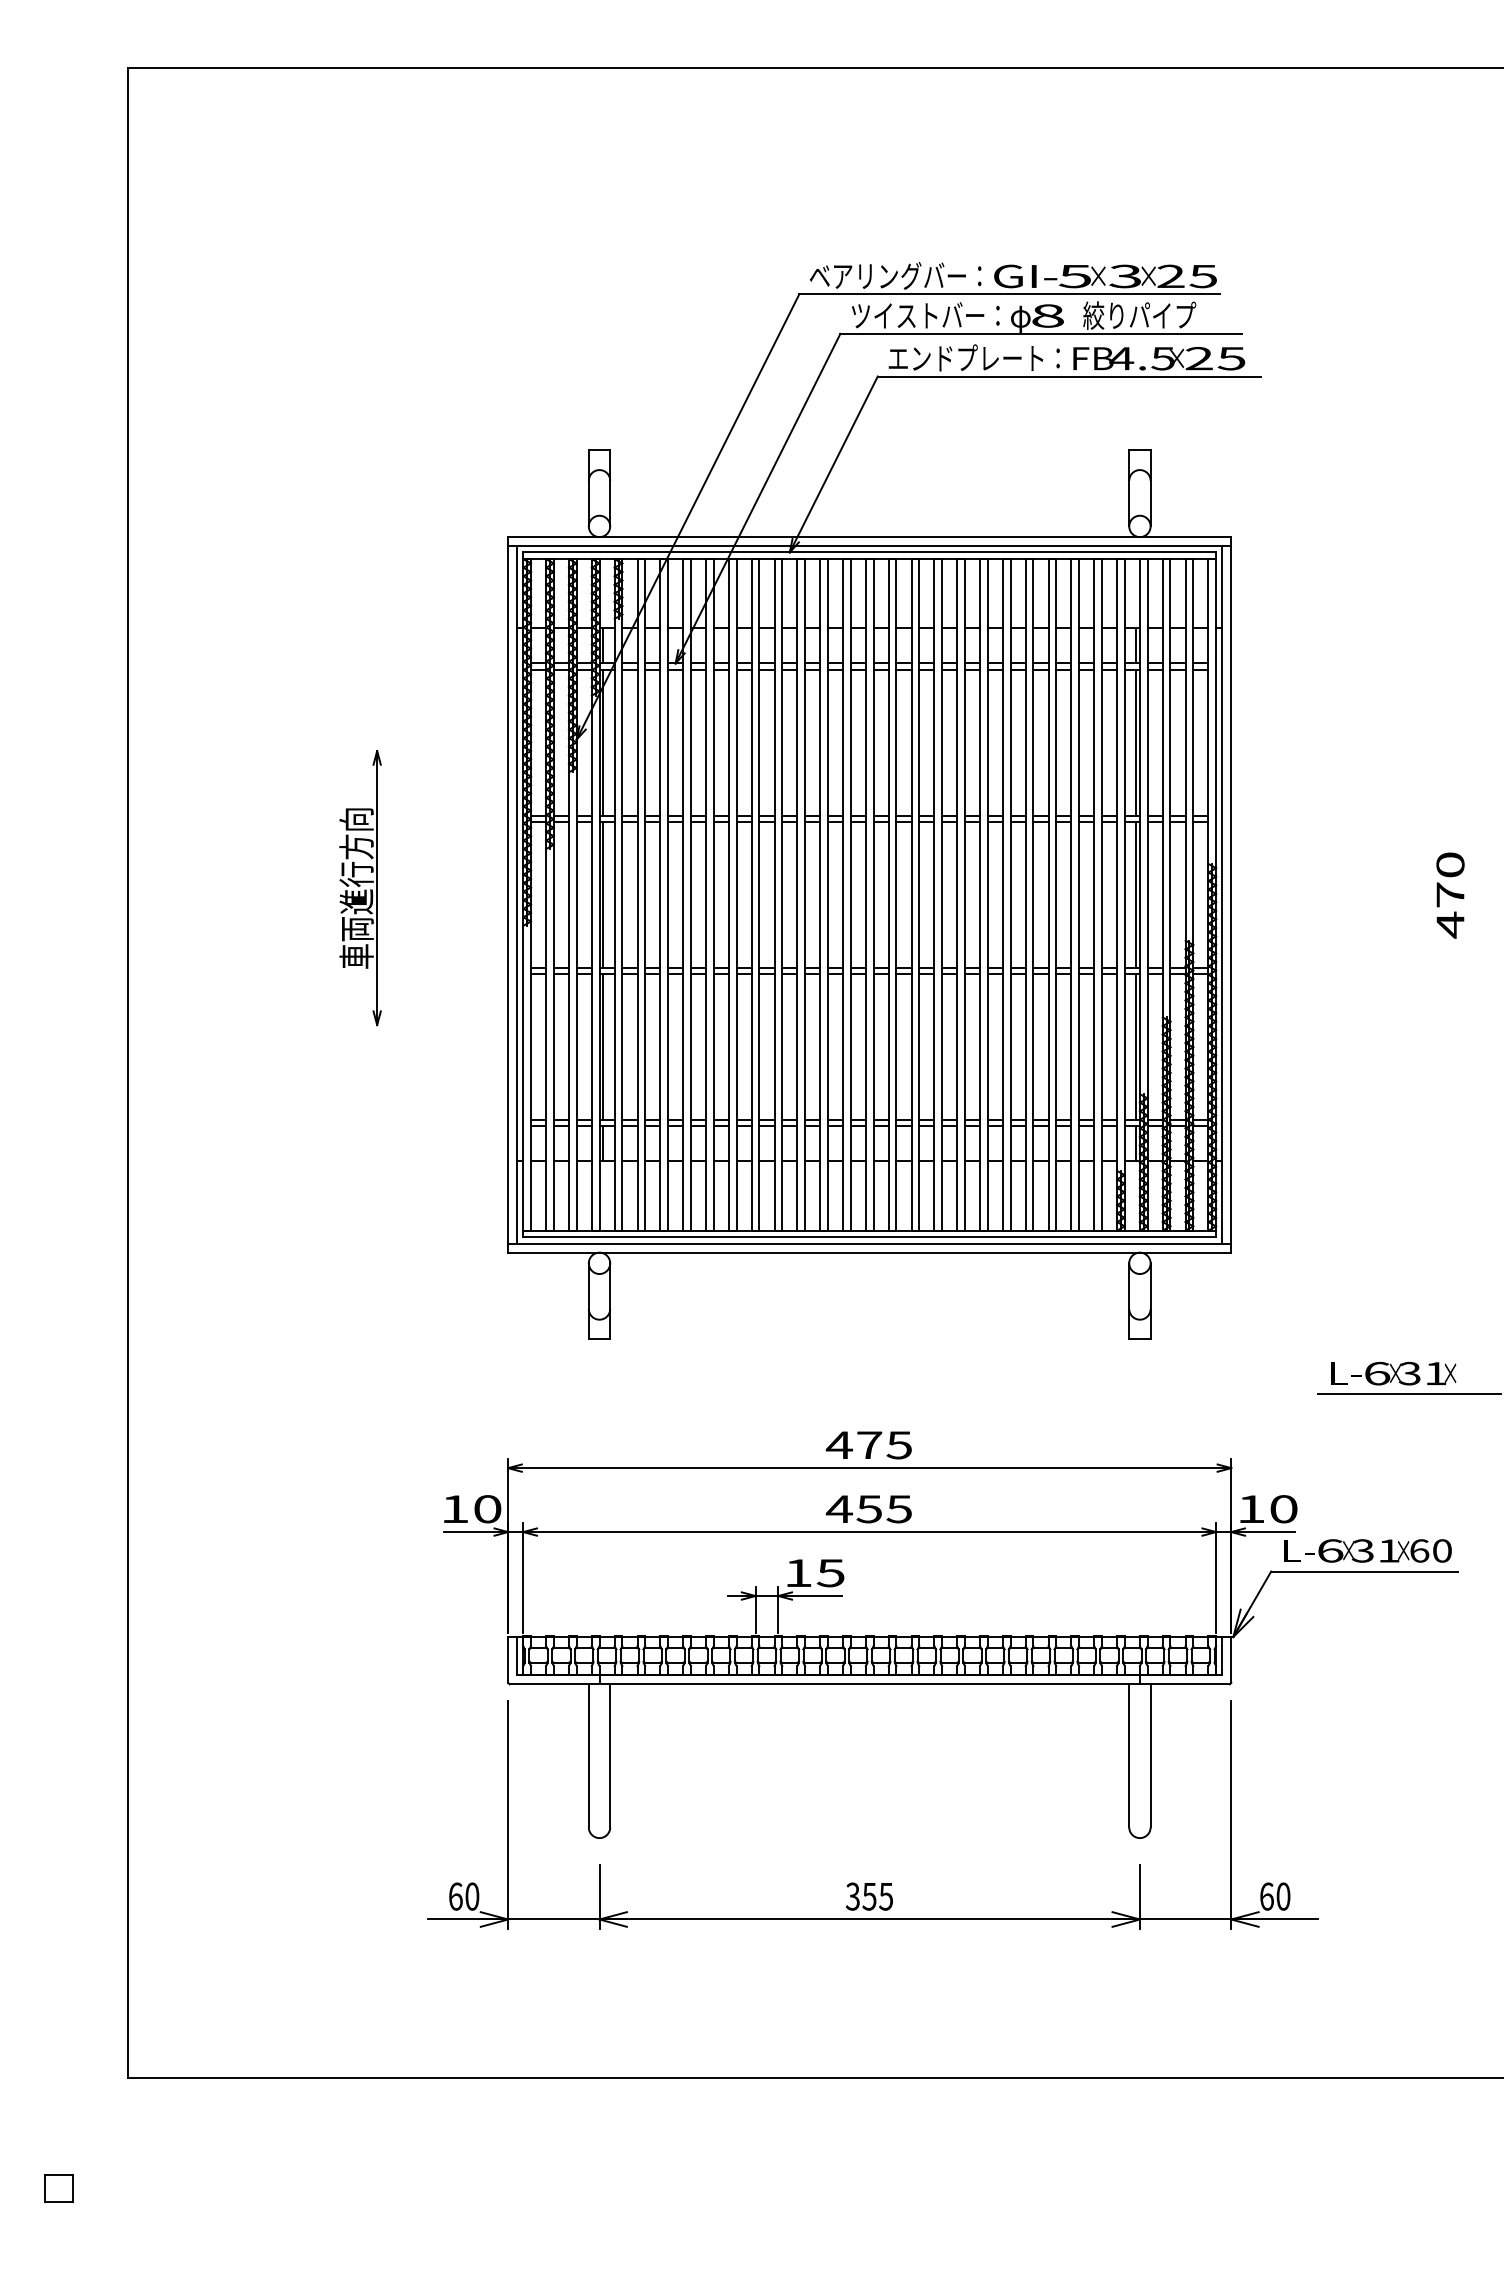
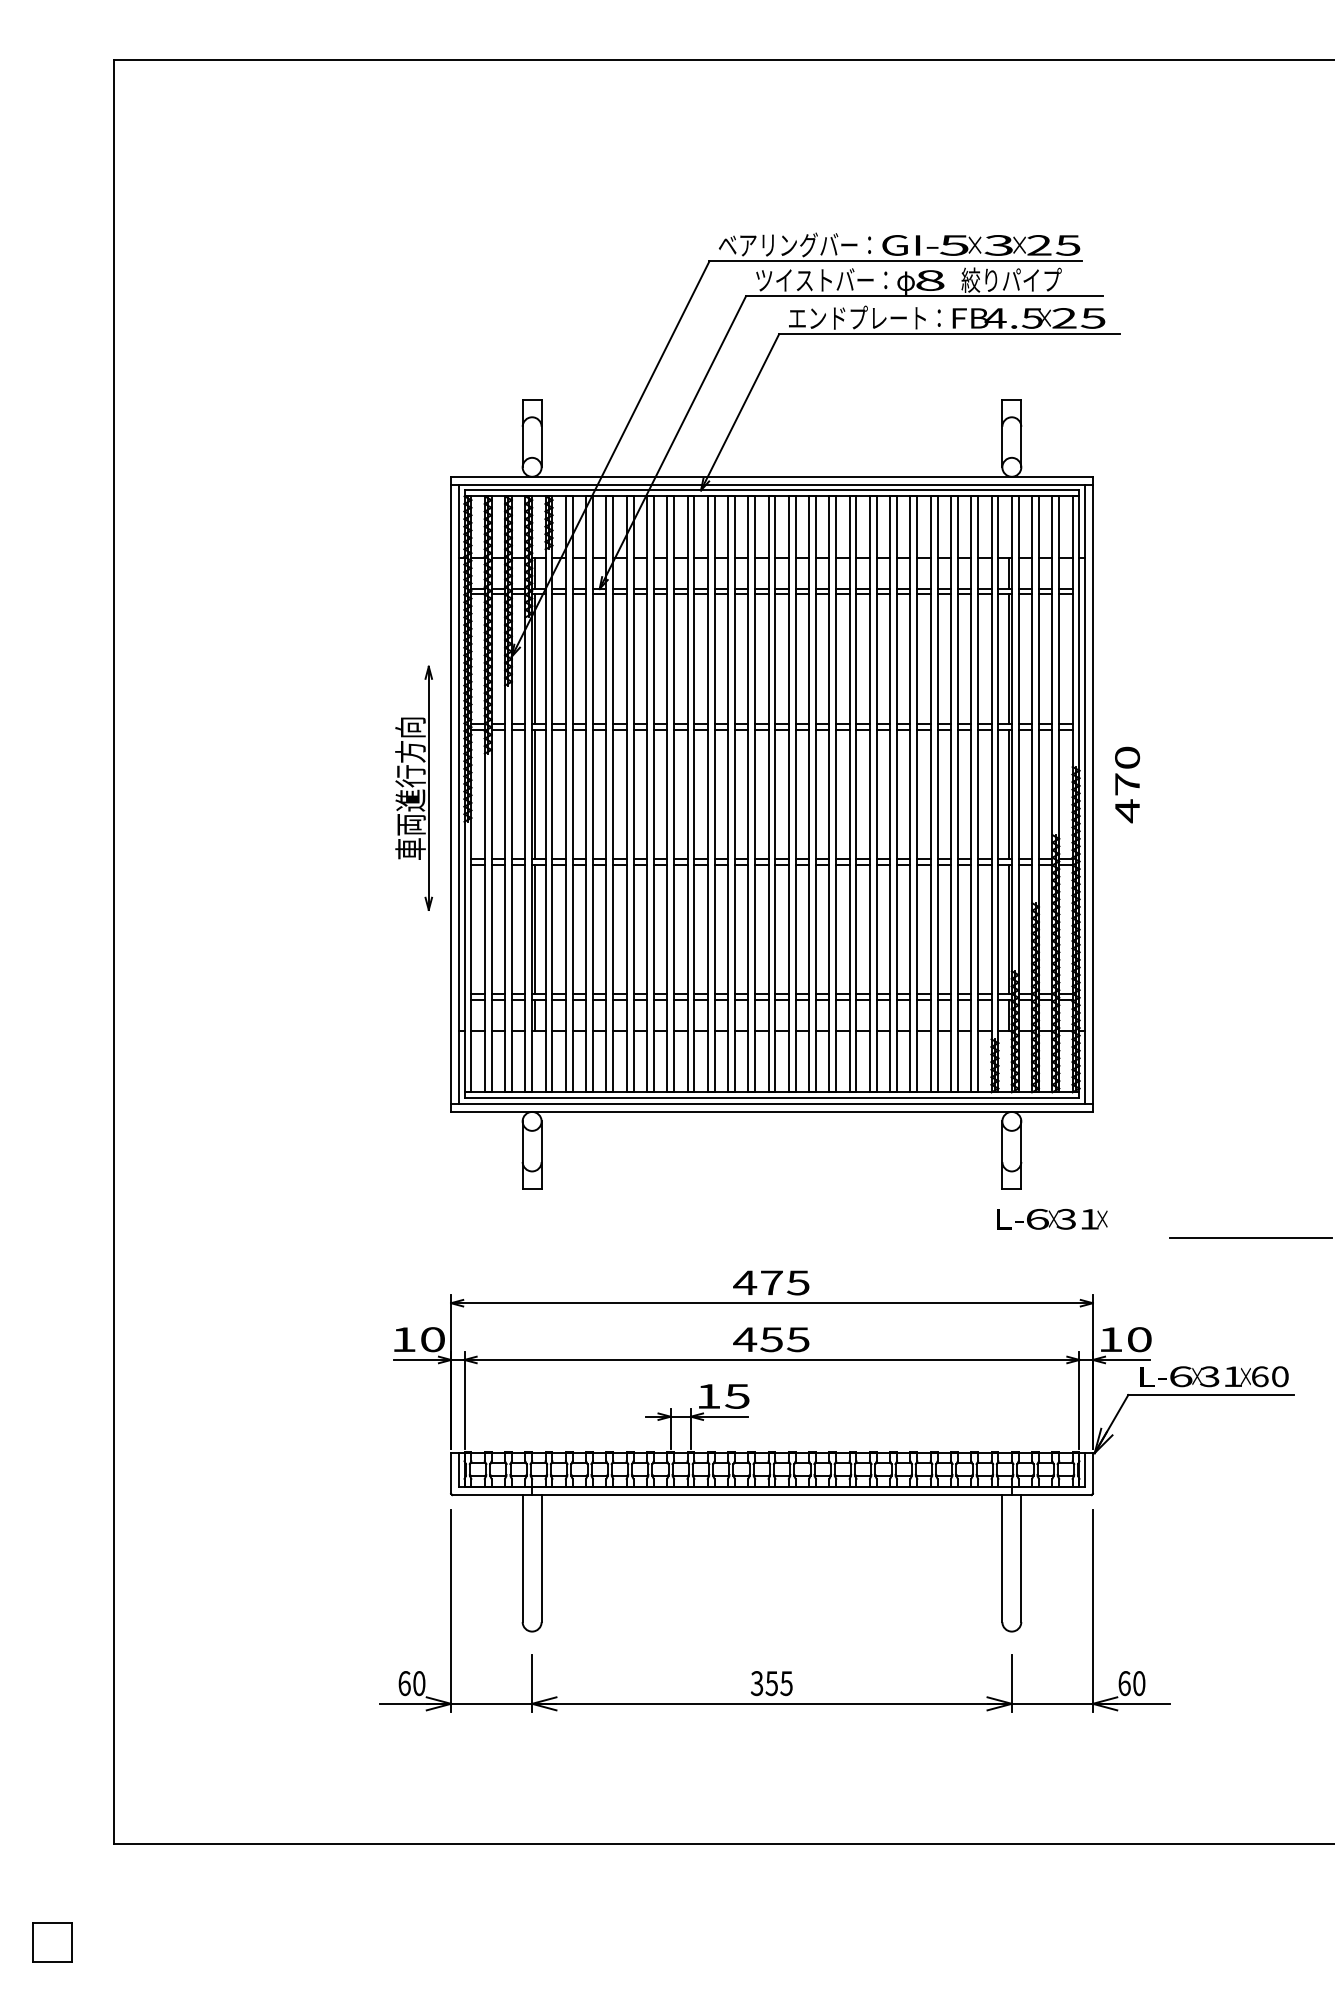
part: (359, 887) -> (413, 787), moved
text: (1450, 895) -> (1127, 784), moved
text: (1394, 1373) -> (1052, 1219), moved
part: (59, 2188) -> (52, 1942), size x1.6

